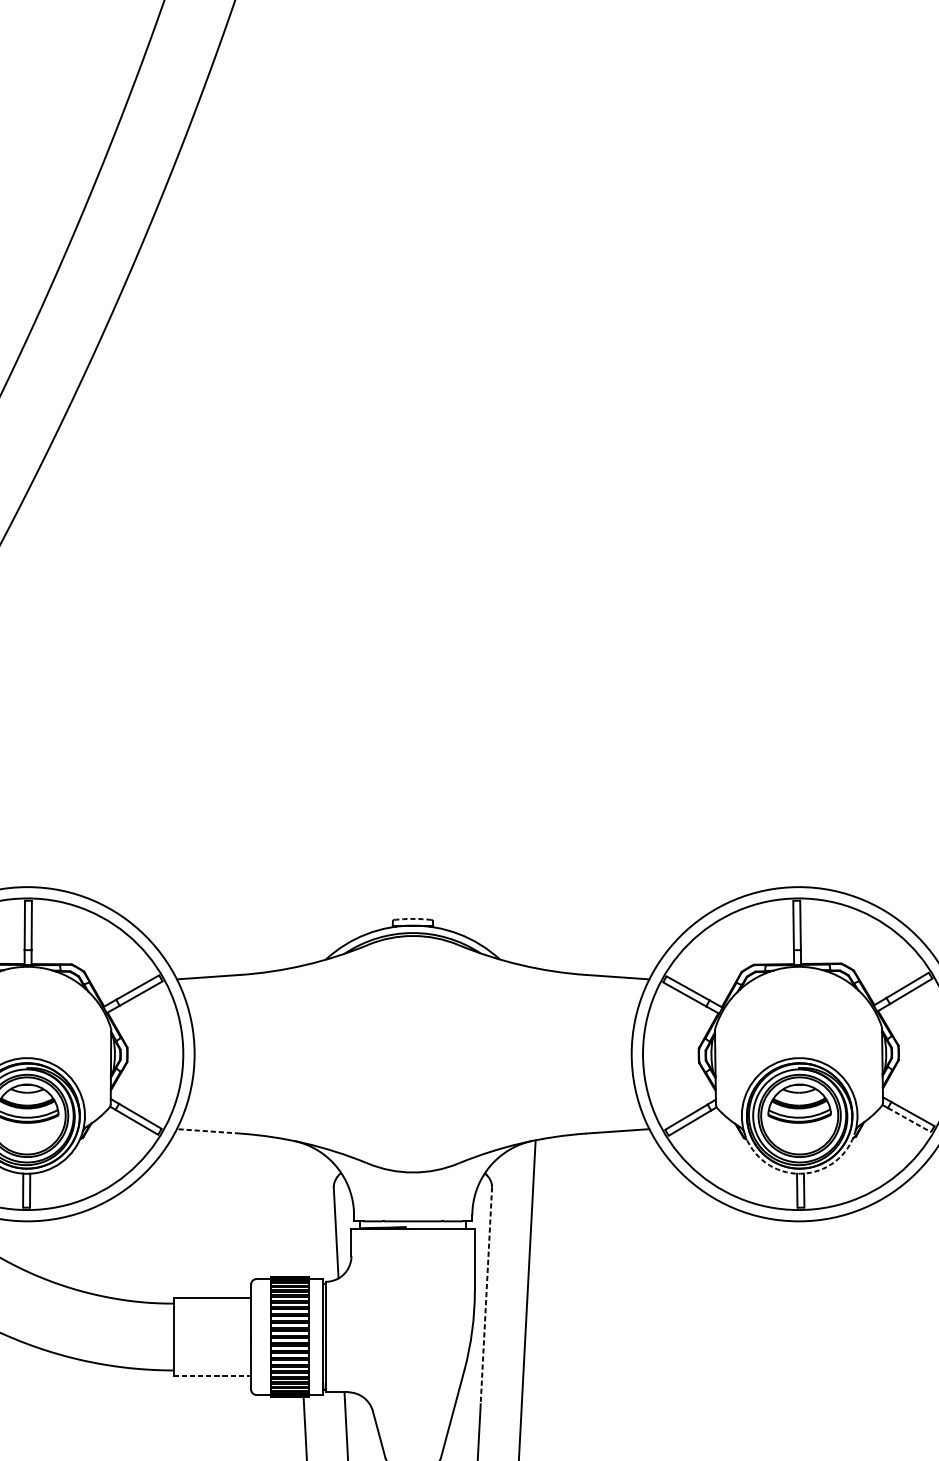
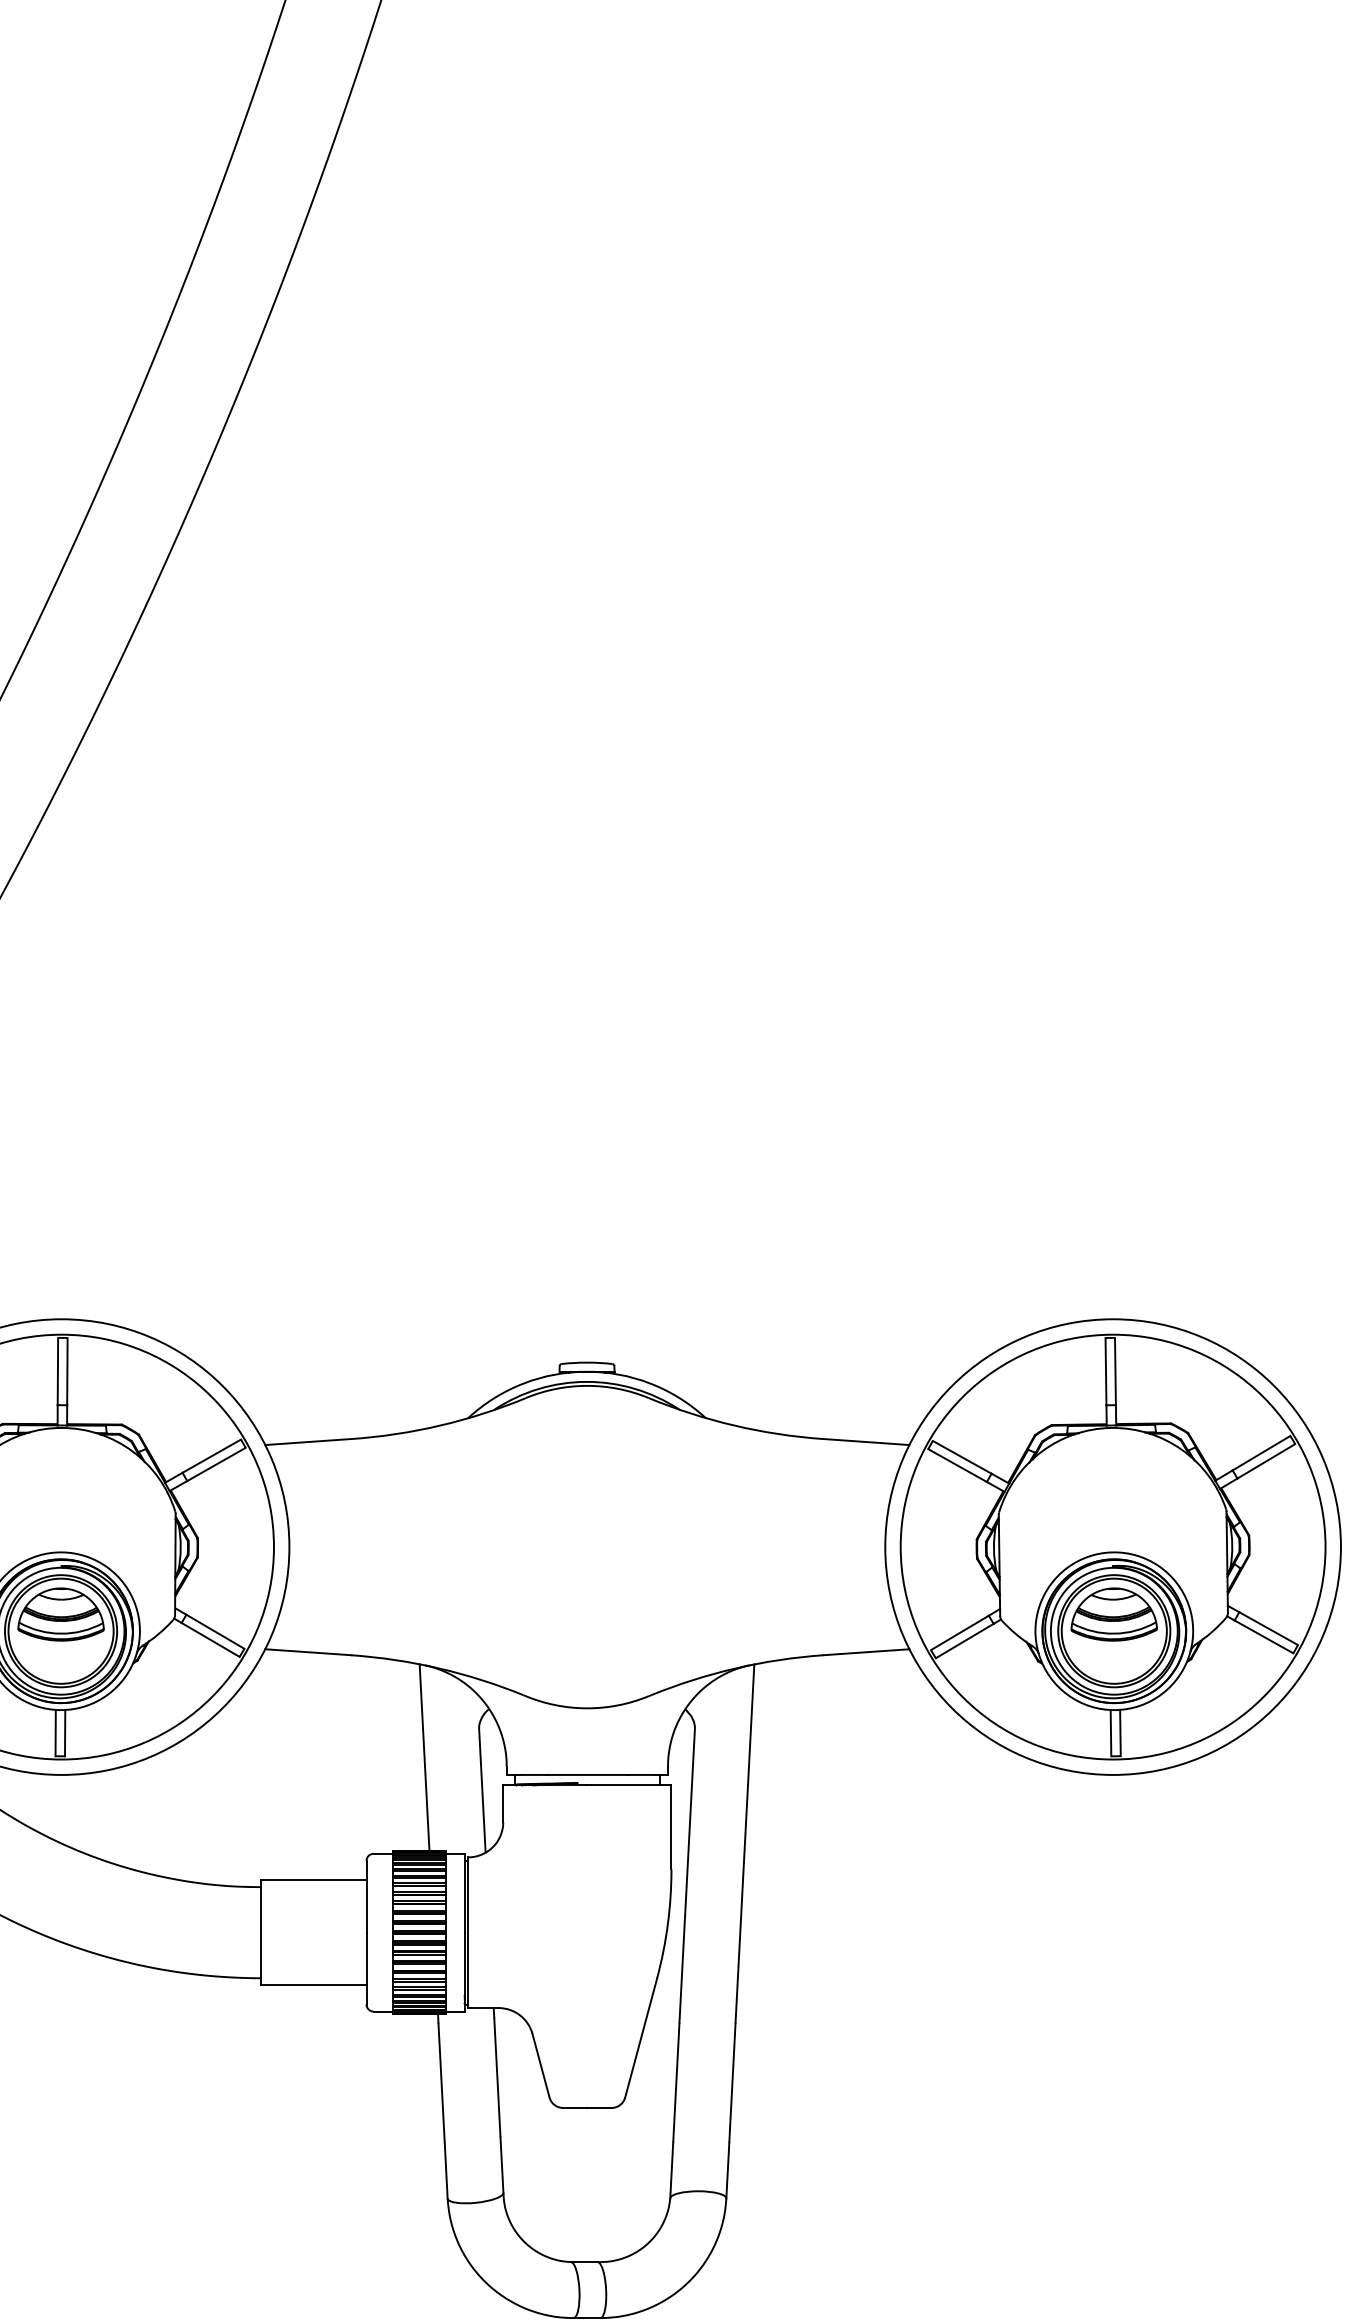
arc: (413, 918) -> (587, 1362), dashed -> solid
line: (909, 1119) -> (1264, 1636), dashed -> solid
line: (207, 1131) -> (307, 1652), dashed -> solid
arc: (800, 1174) -> (1115, 1710), dashed -> solid
line: (293, 1208) -> (424, 1757), added
line: (486, 1295) -> (687, 1876), dashed -> solid
line: (212, 1375) -> (313, 1985), dashed -> solid

